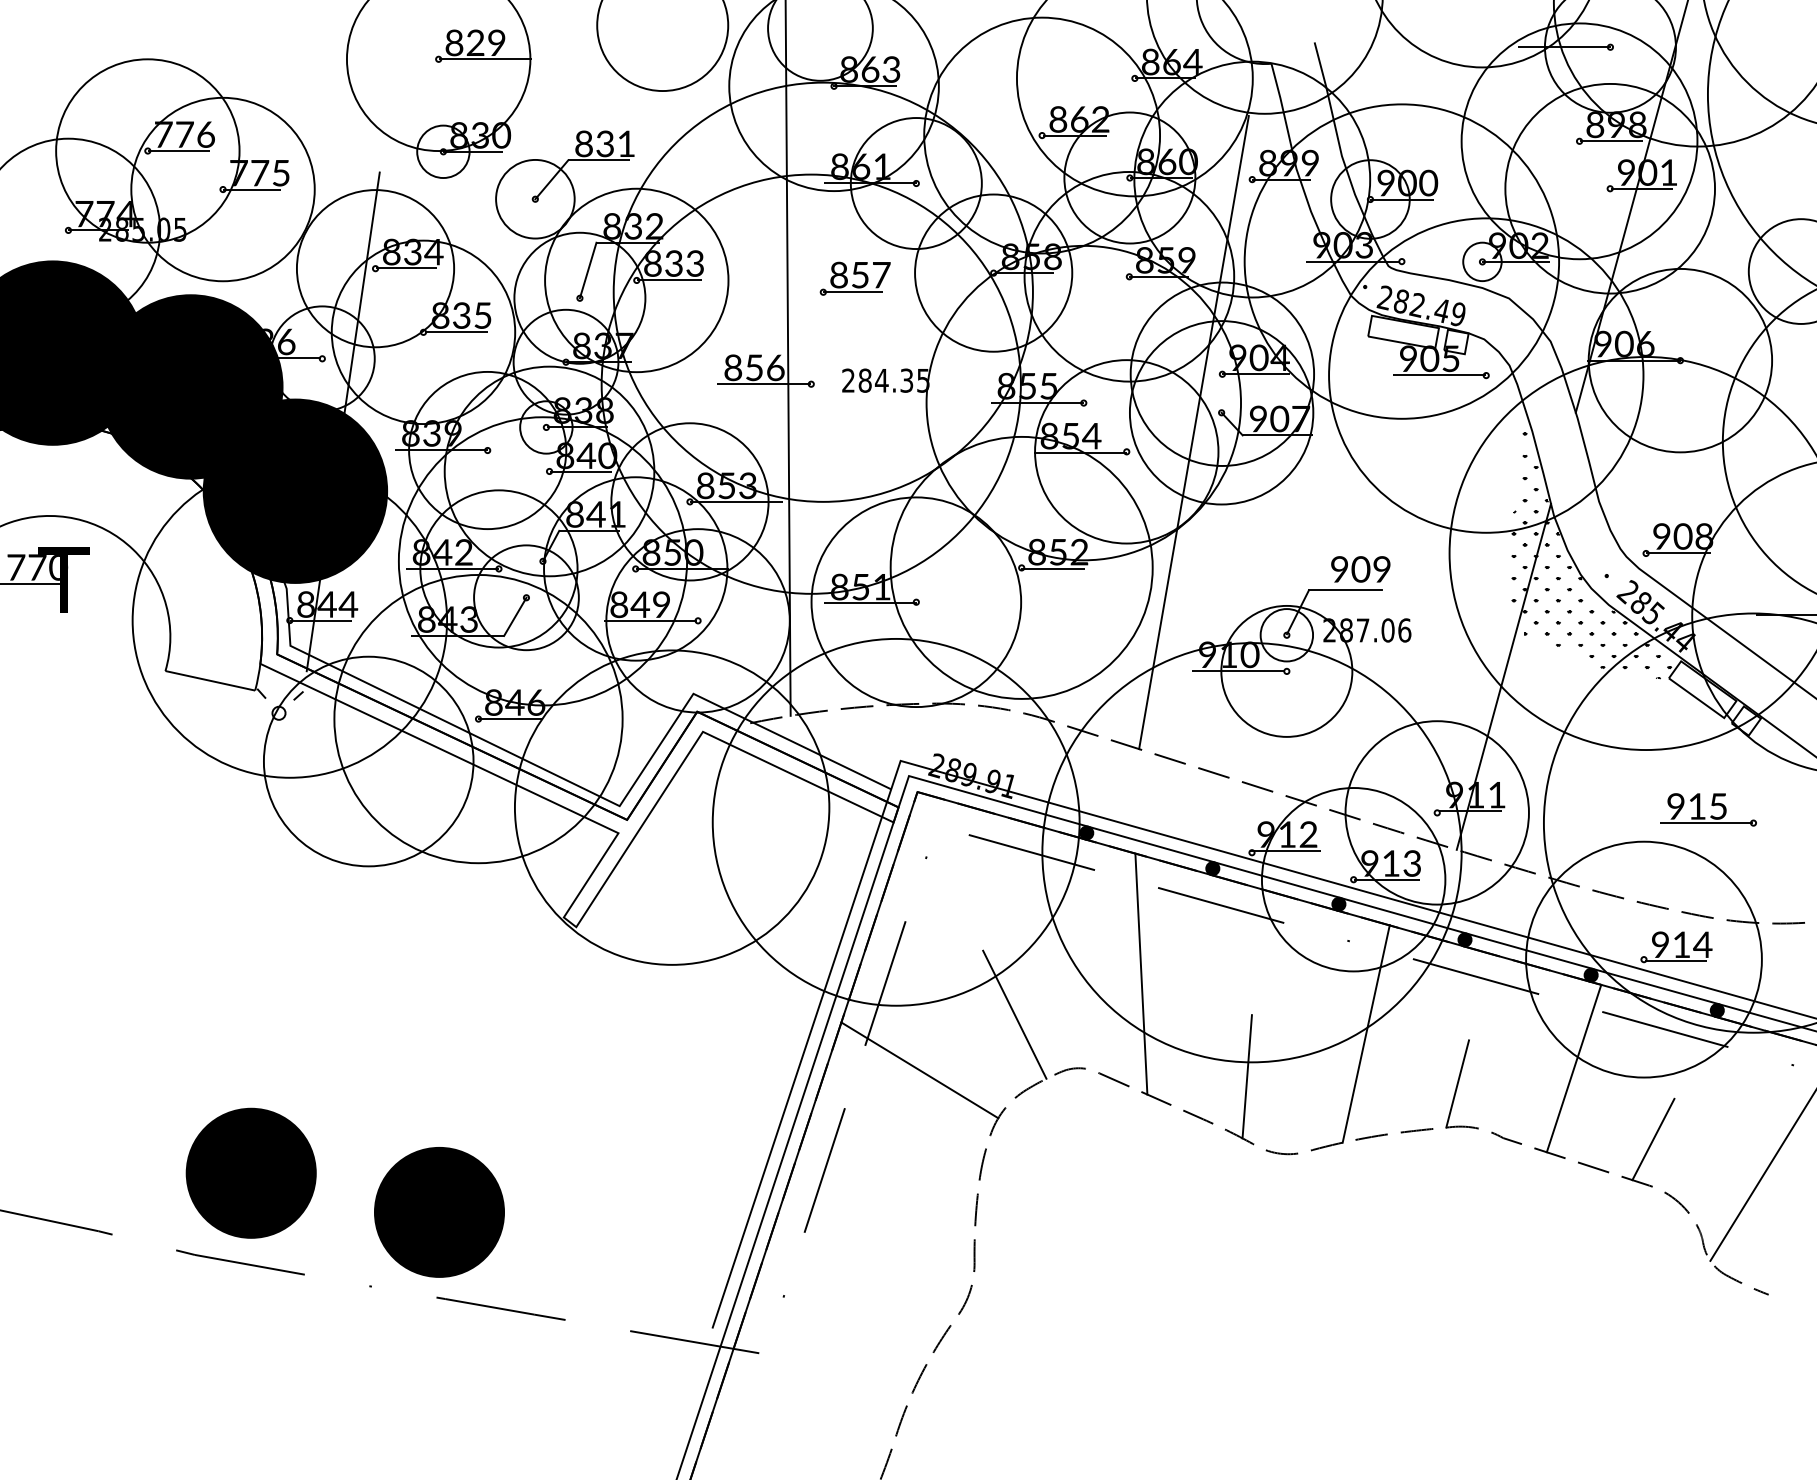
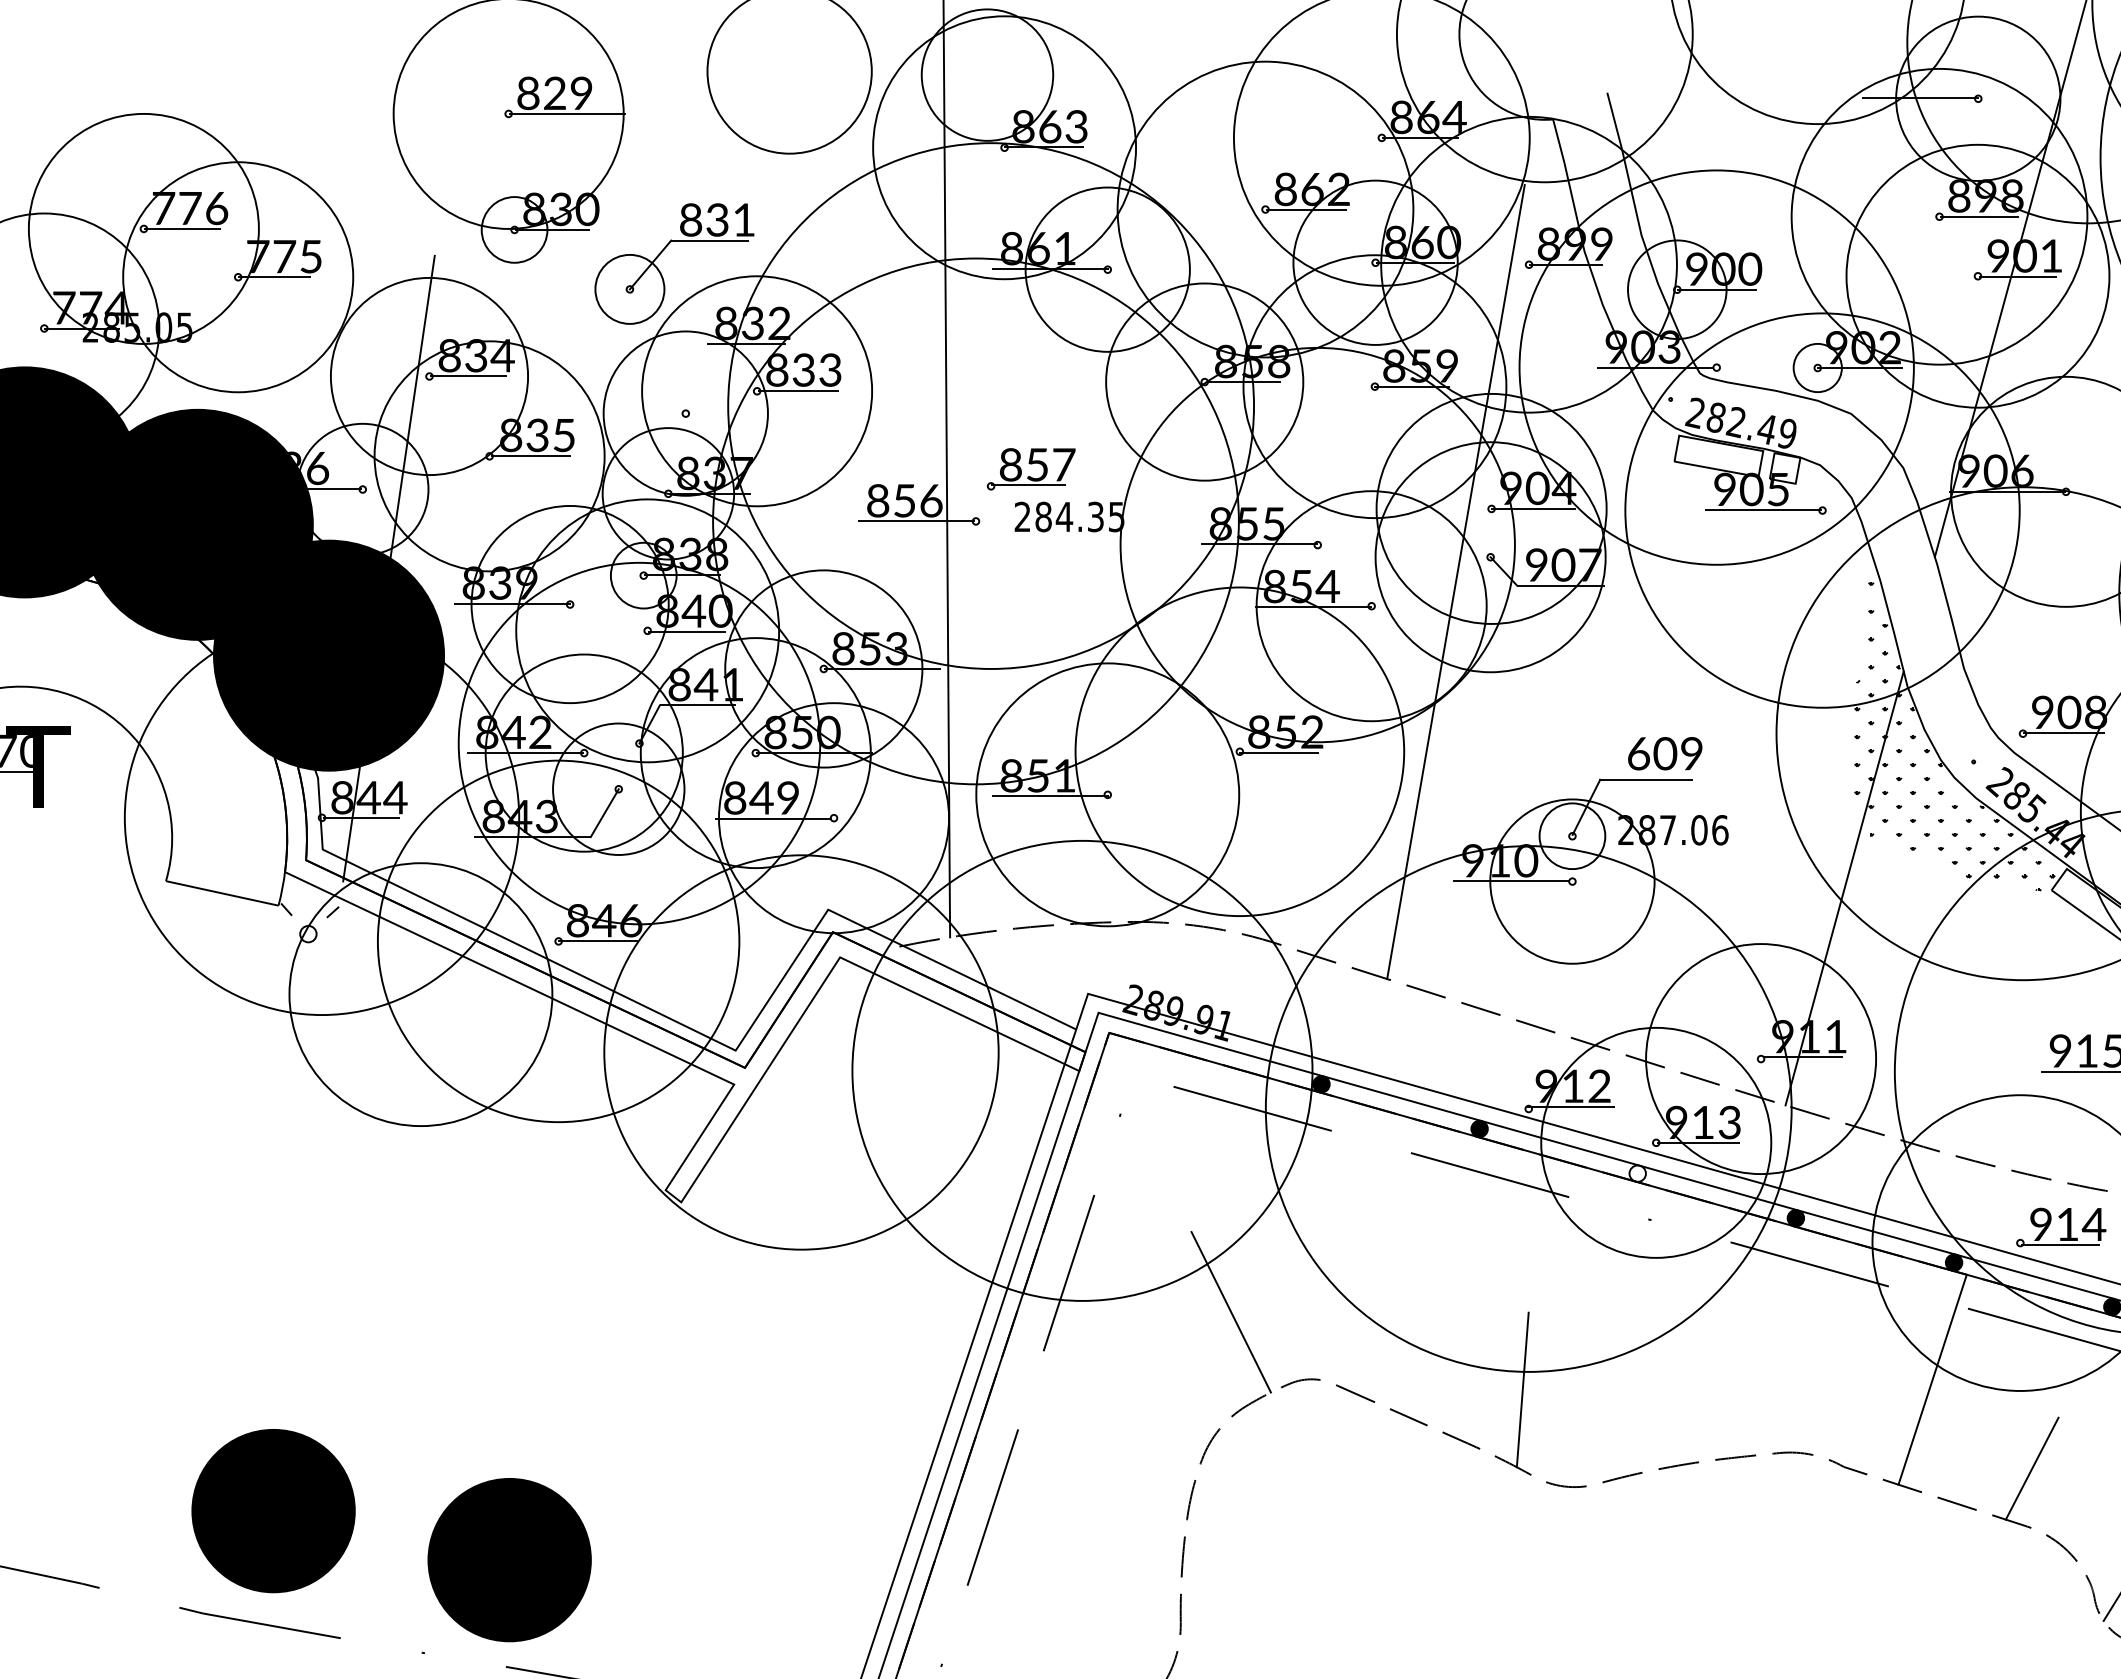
circle: (535, 198) -> (630, 288), size x0.7
line: (587, 270) -> (695, 378), removed
part: (854, 278) -> (1030, 469), moved
text: (1339, 569) -> (1638, 753), 909 -> 609
fill: (1338, 903) -> (1637, 1172), removed
line: (1141, 973) -> (1390, 1260), removed
line: (1365, 1033) -> (1671, 1335), removed
line: (919, 1070) -> (1111, 1382), removed
line: (1457, 1083) -> (1786, 1398), removed

